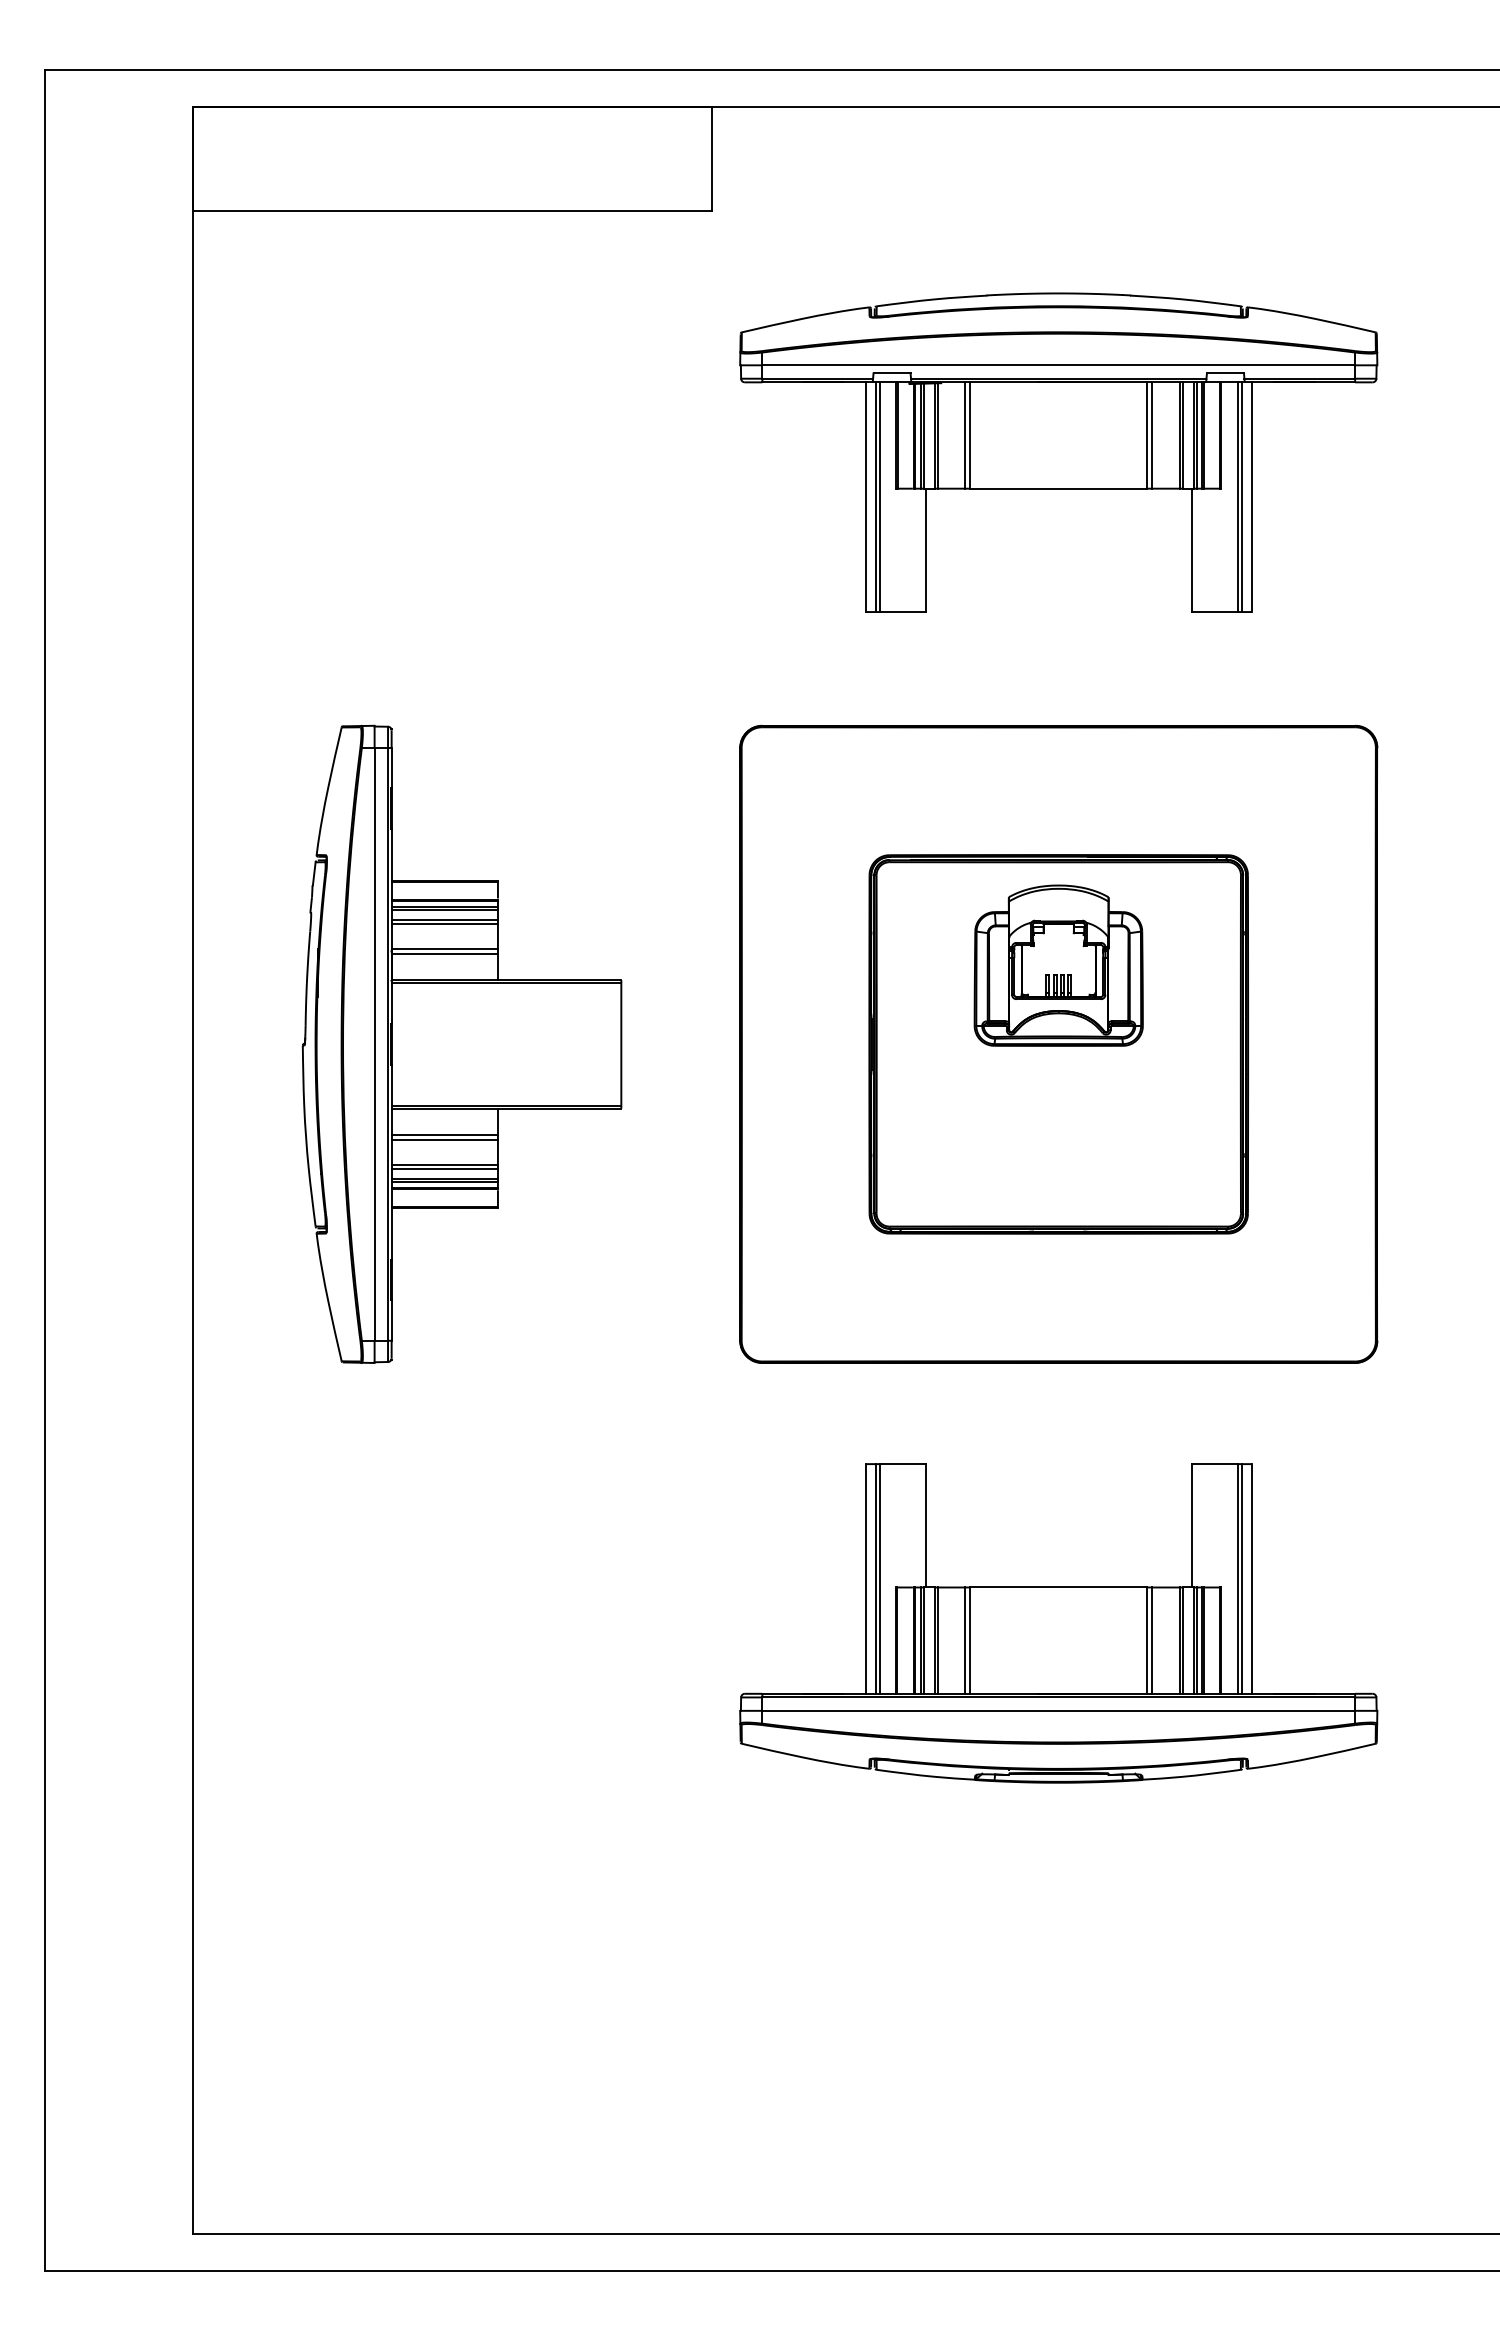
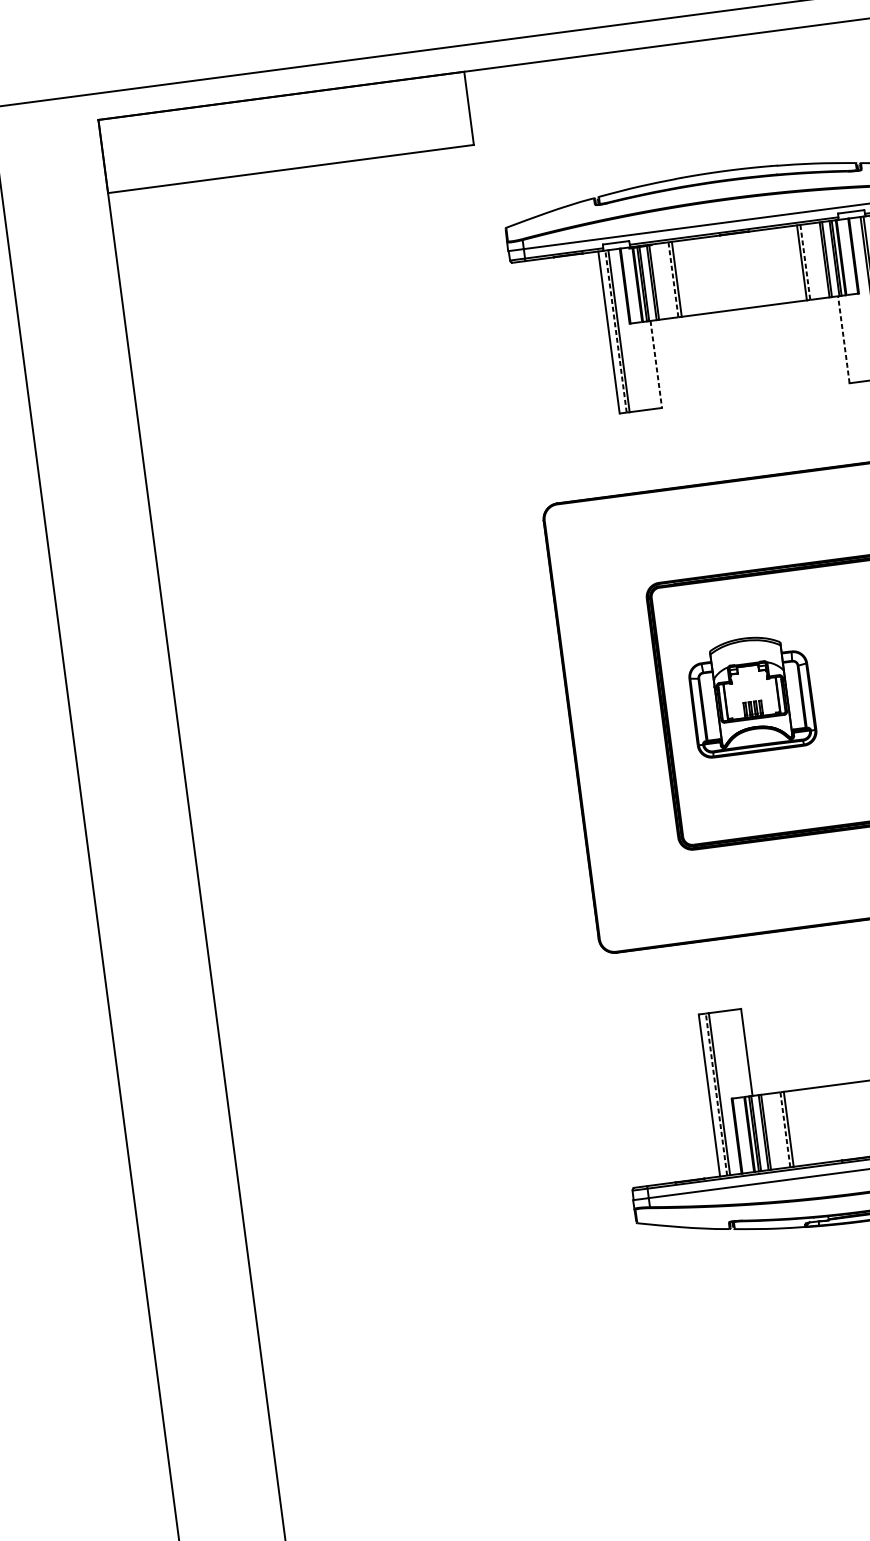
line: (965, 435) -> (673, 279), solid -> dashed
line: (1152, 436) -> (805, 263), solid -> dashed
line: (875, 497) -> (615, 331), solid -> dashed
line: (925, 550) -> (656, 364), solid -> dashed
line: (1191, 550) -> (843, 339), solid -> dashed
part: (1058, 965) -> (751, 695), moved
part: (461, 1043) -> (374, 755), removed
line: (875, 1578) -> (716, 1094), solid -> dashed
line: (965, 1640) -> (785, 1129), solid -> dashed

